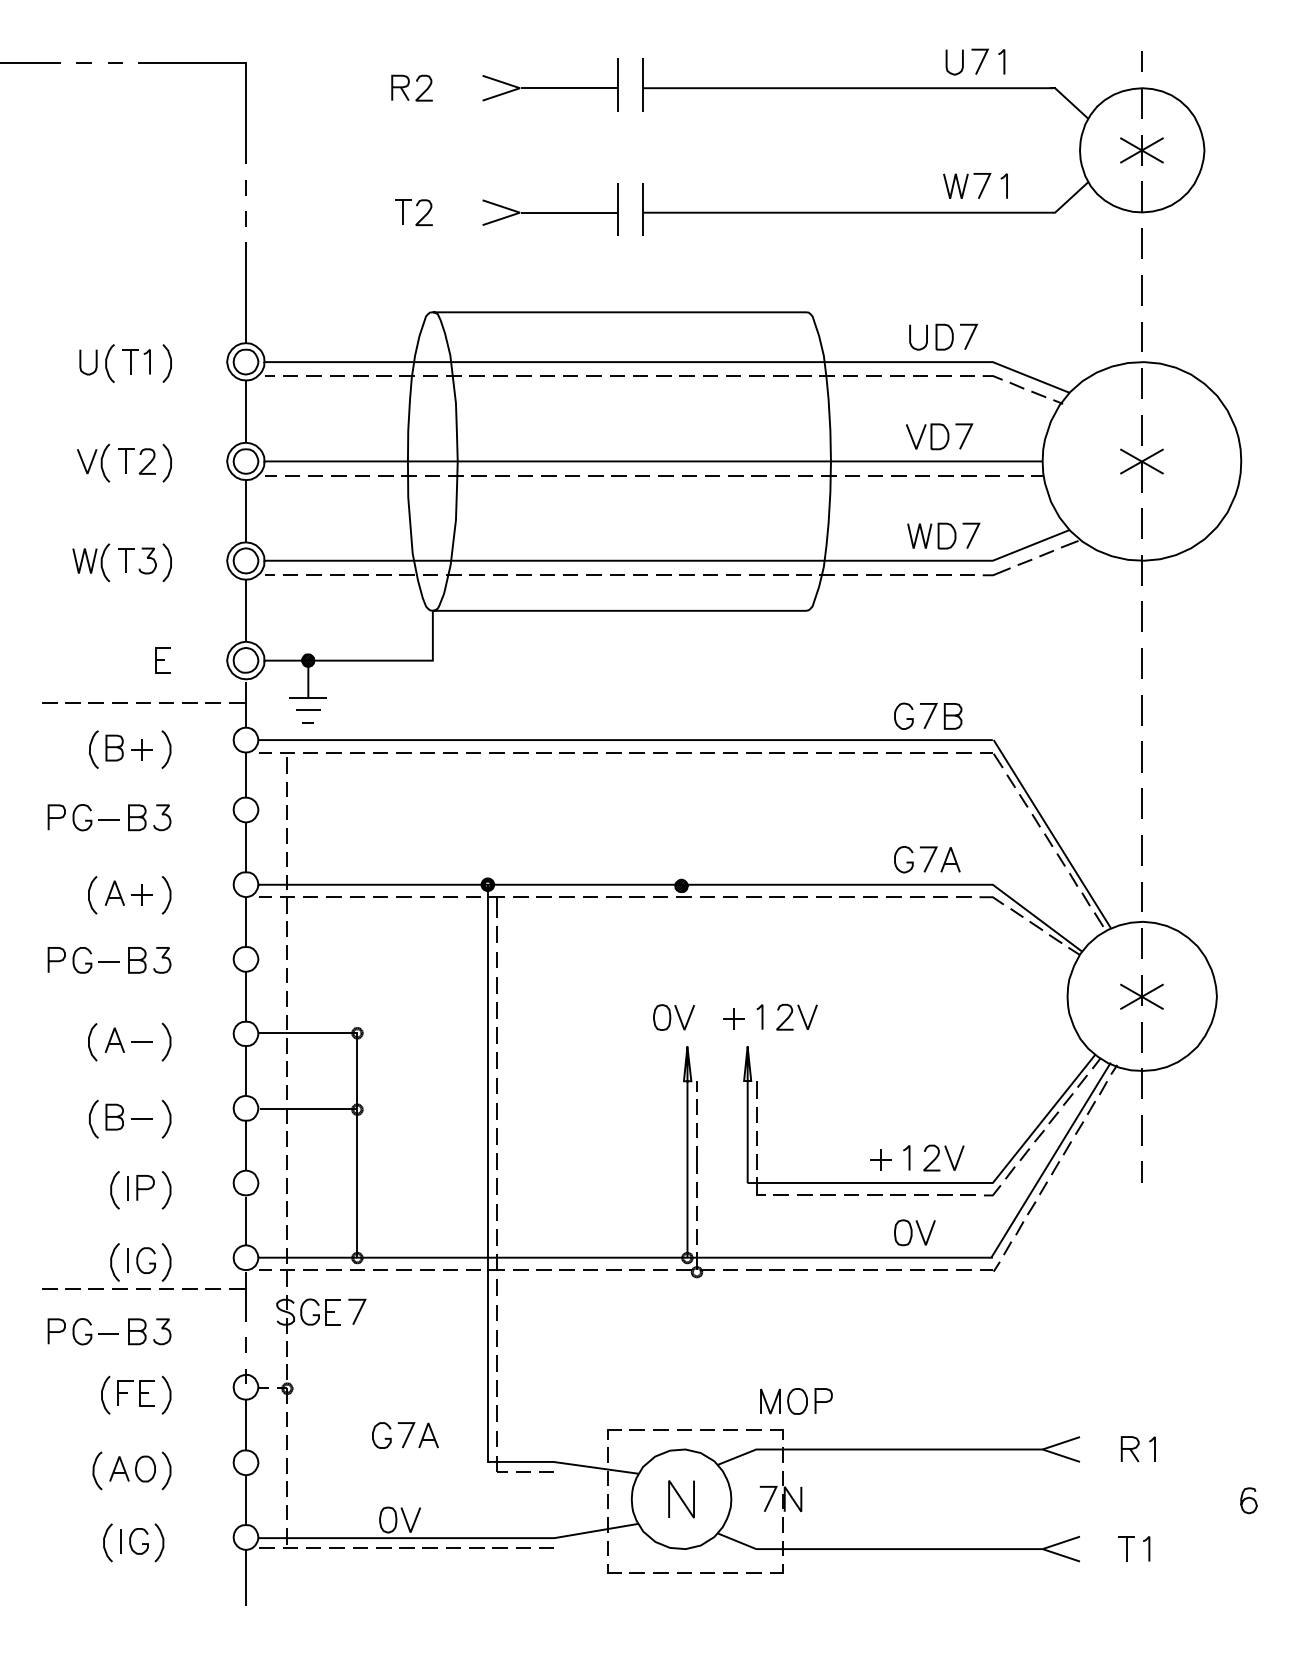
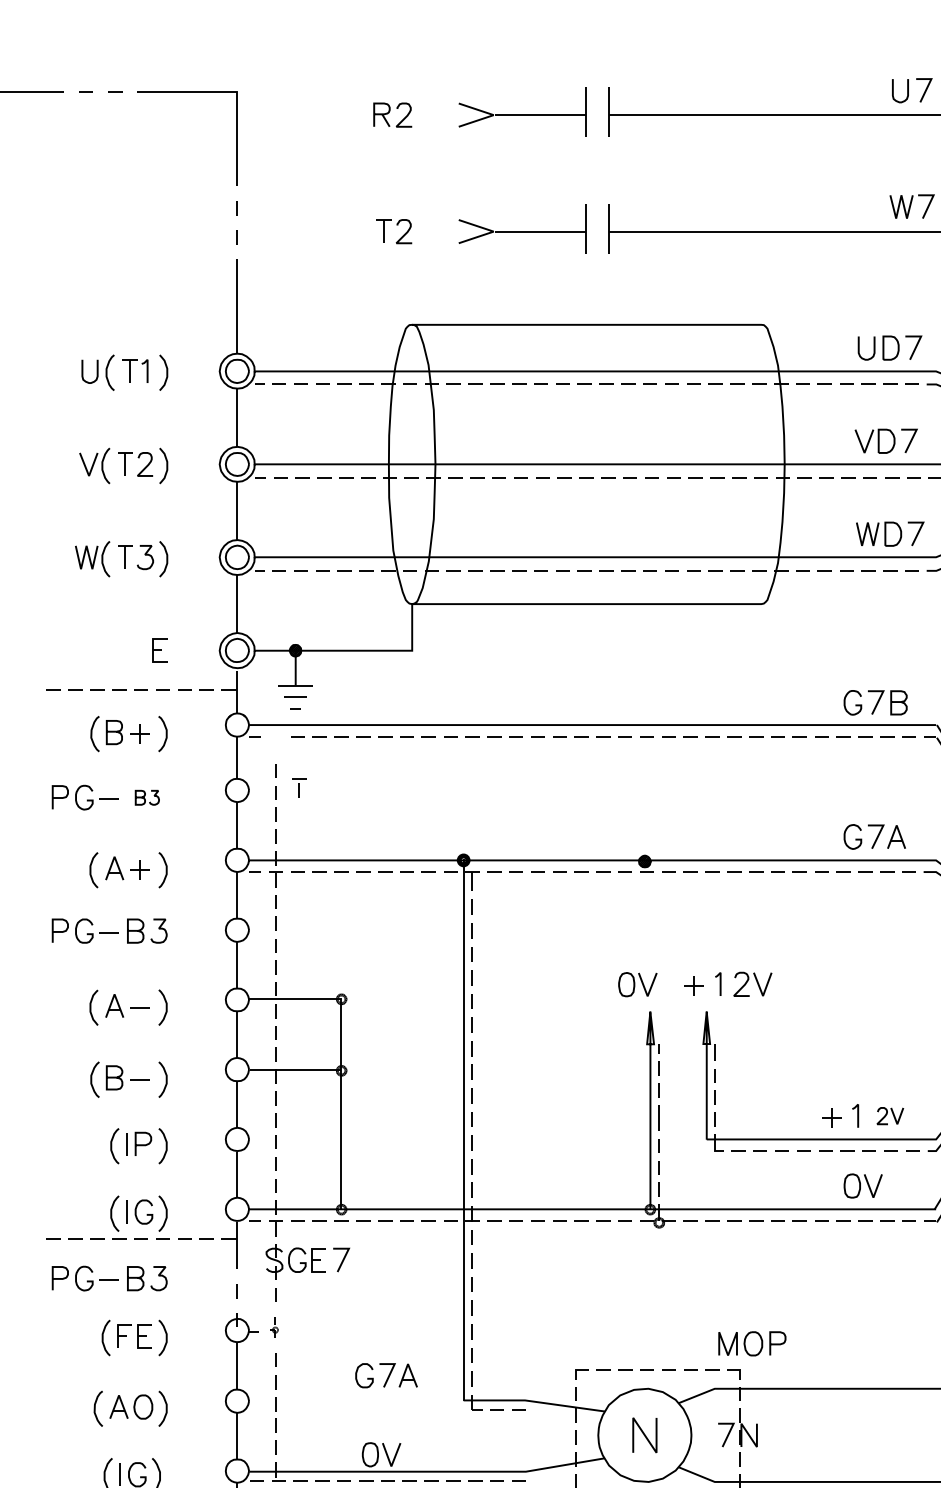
part: (287, 762) -> (299, 788), moved
part: (149, 817) -> (147, 797), size x0.6
part: (943, 1157) -> (889, 1115), size x0.7
part: (285, 1383) -> (274, 1327), size x0.6

